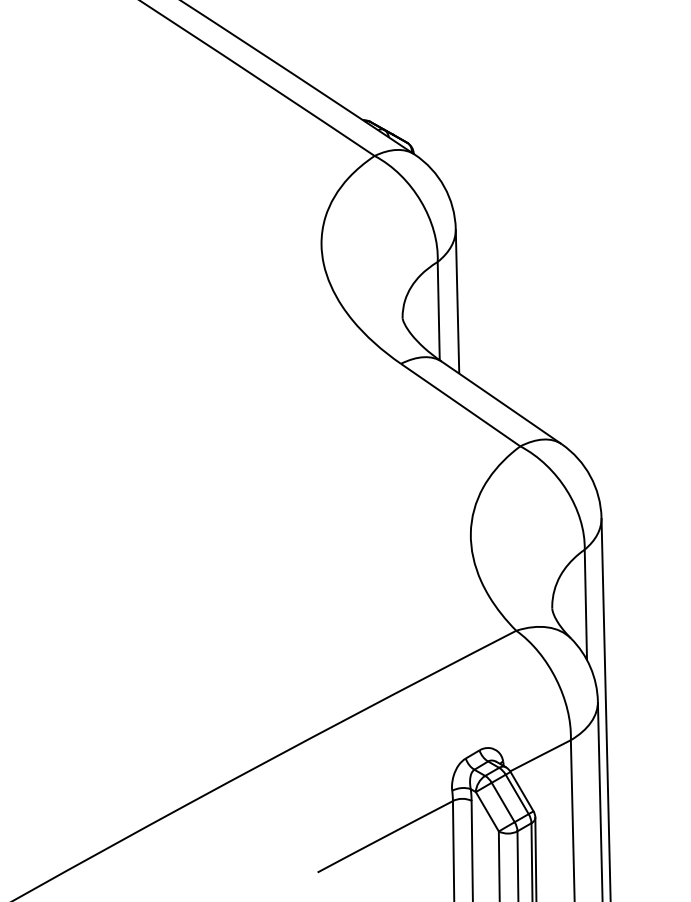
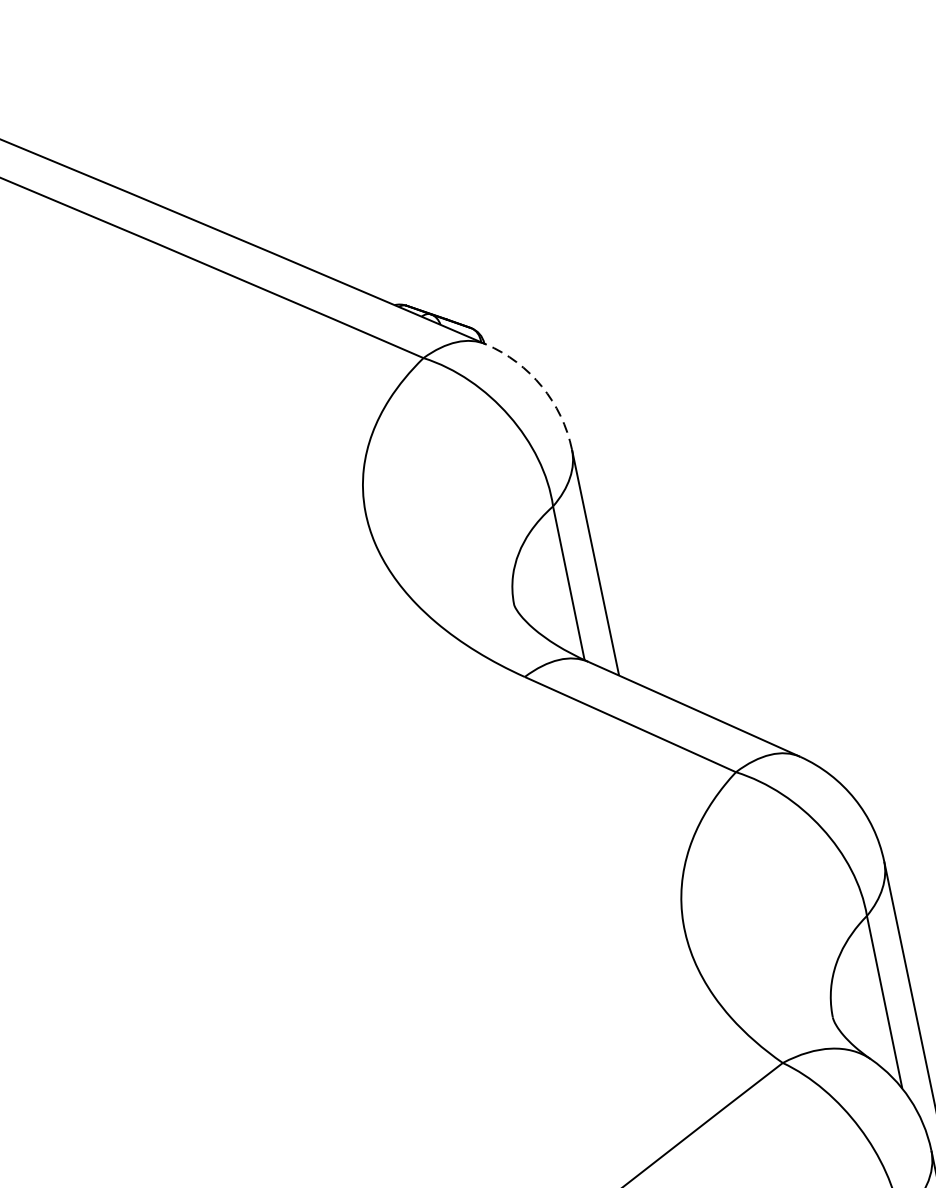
arc: (444, 186) -> (541, 385), solid -> dashed

